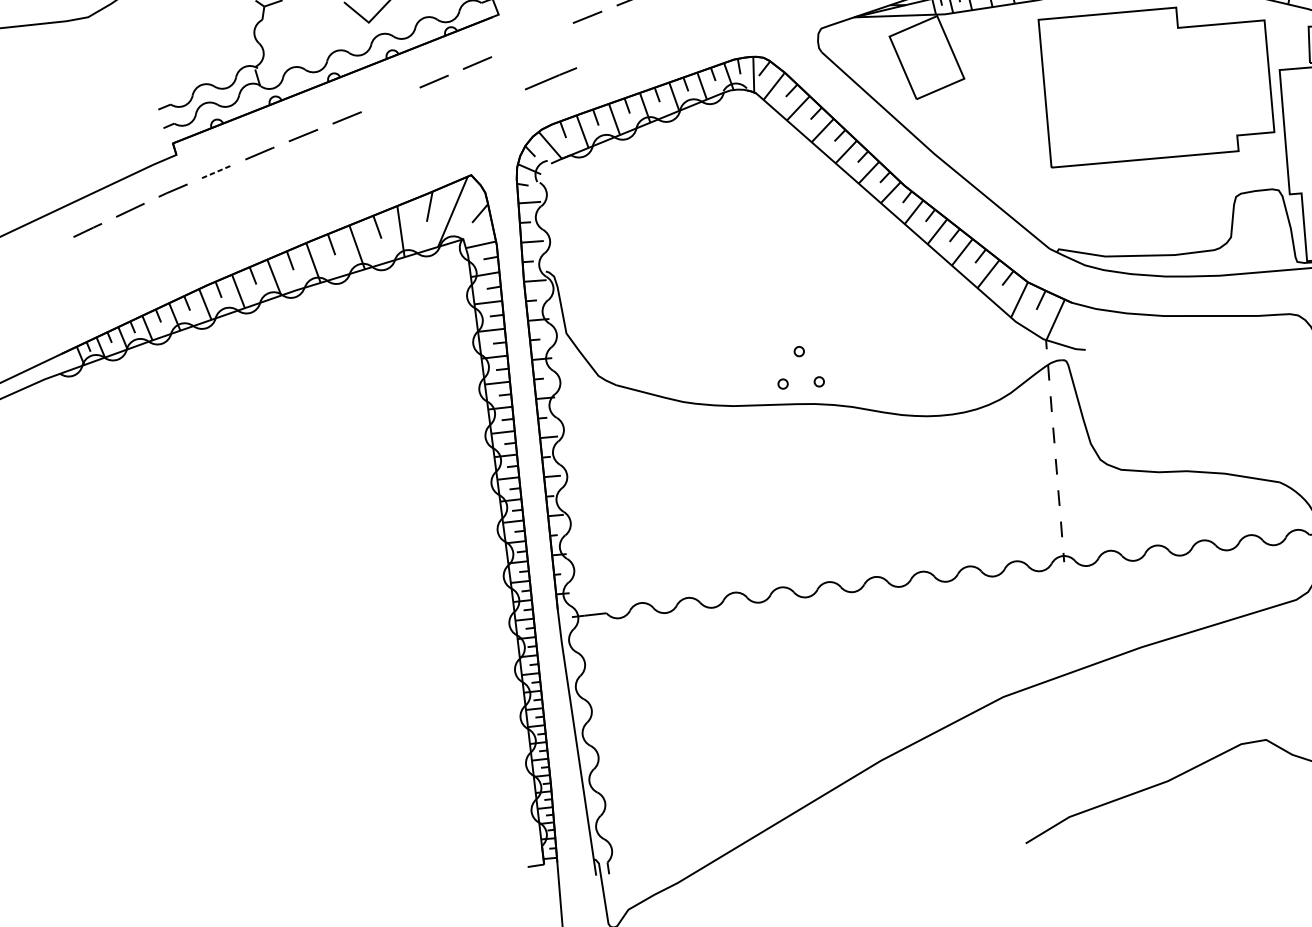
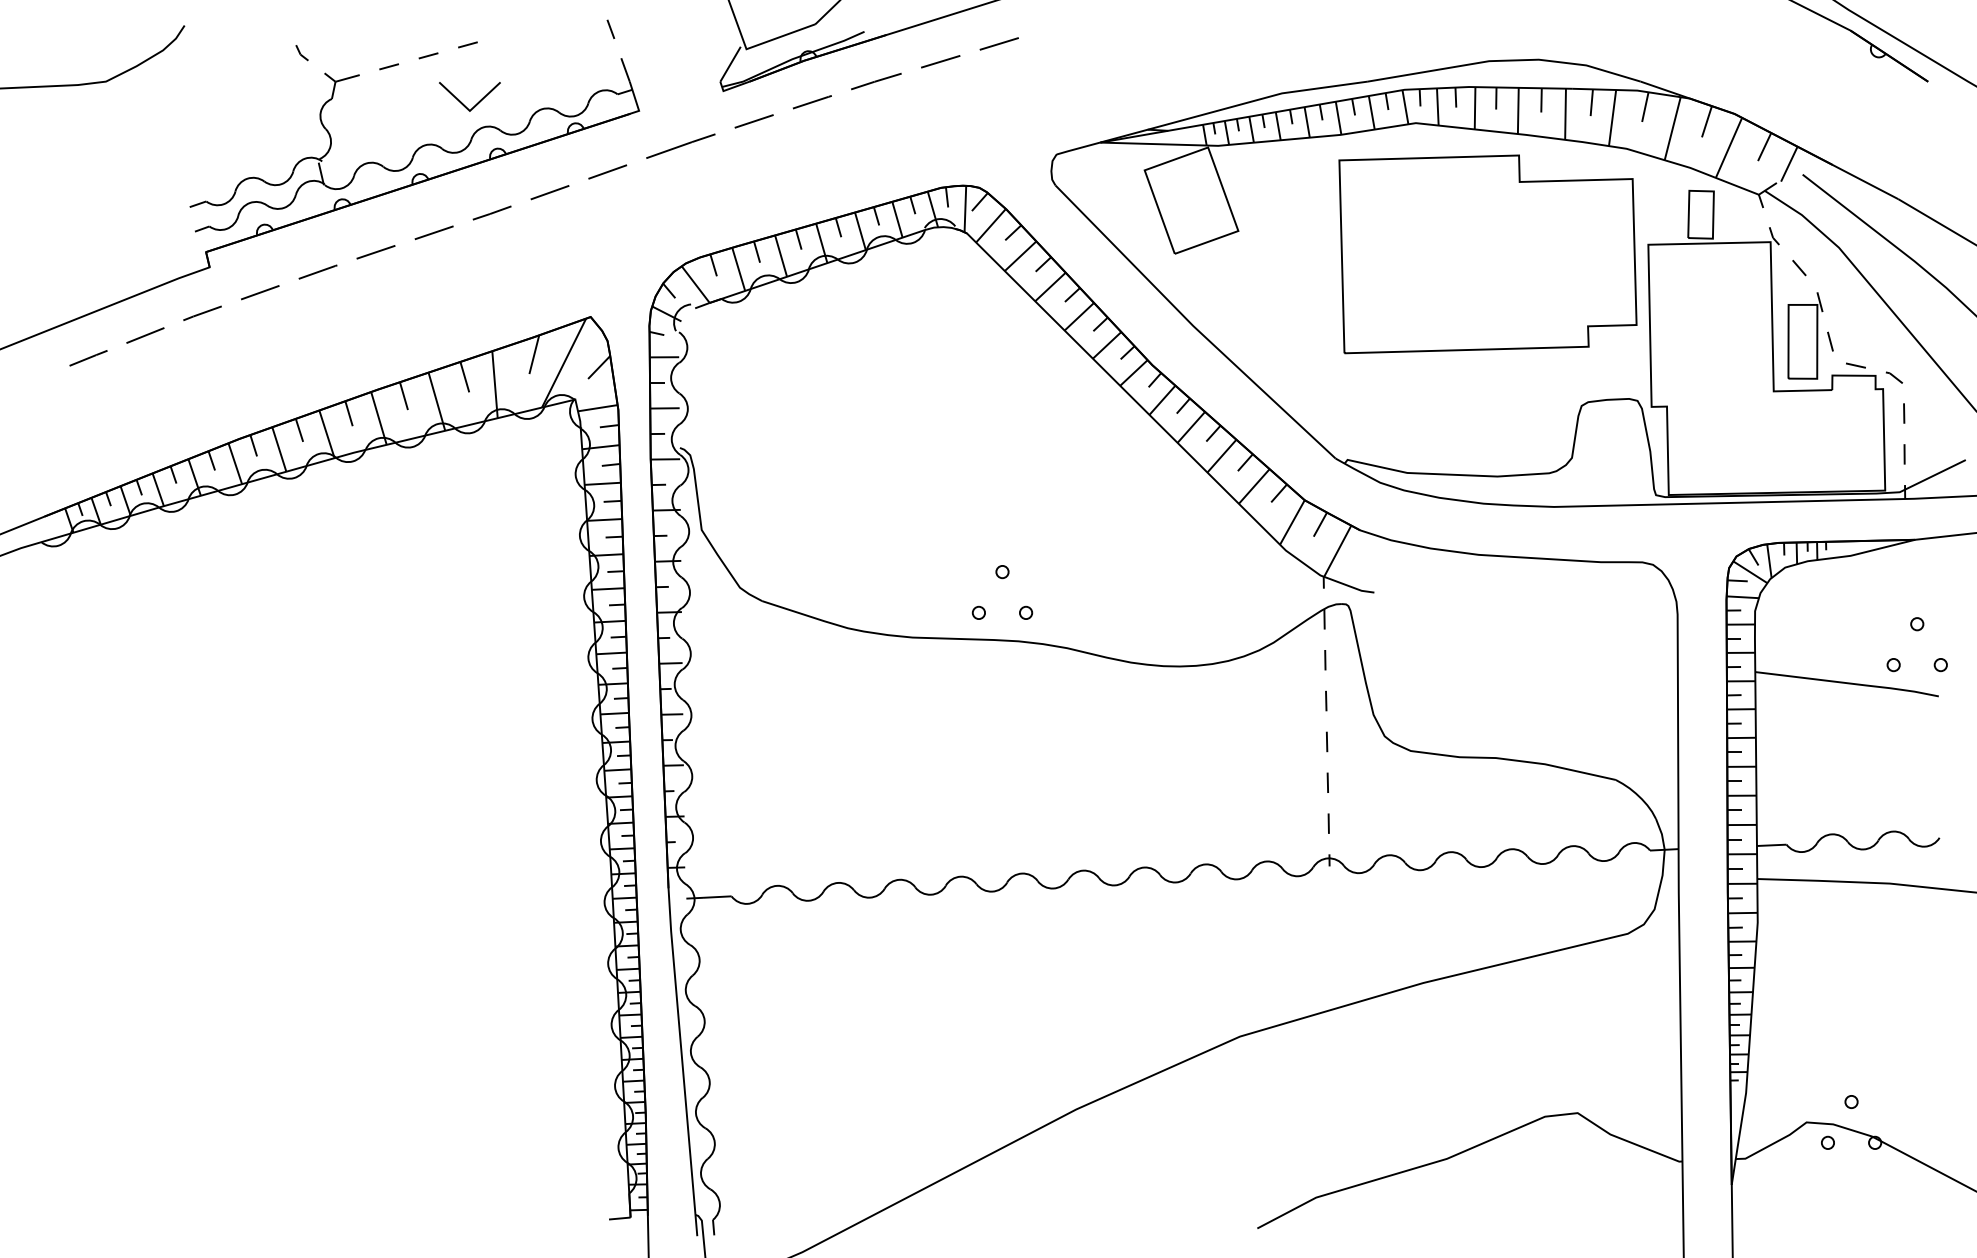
line: (550, 78) -> (680, 145), moved
line: (390, 99) -> (491, 212), added
line: (216, 171) -> (260, 292), dashed -> solid

